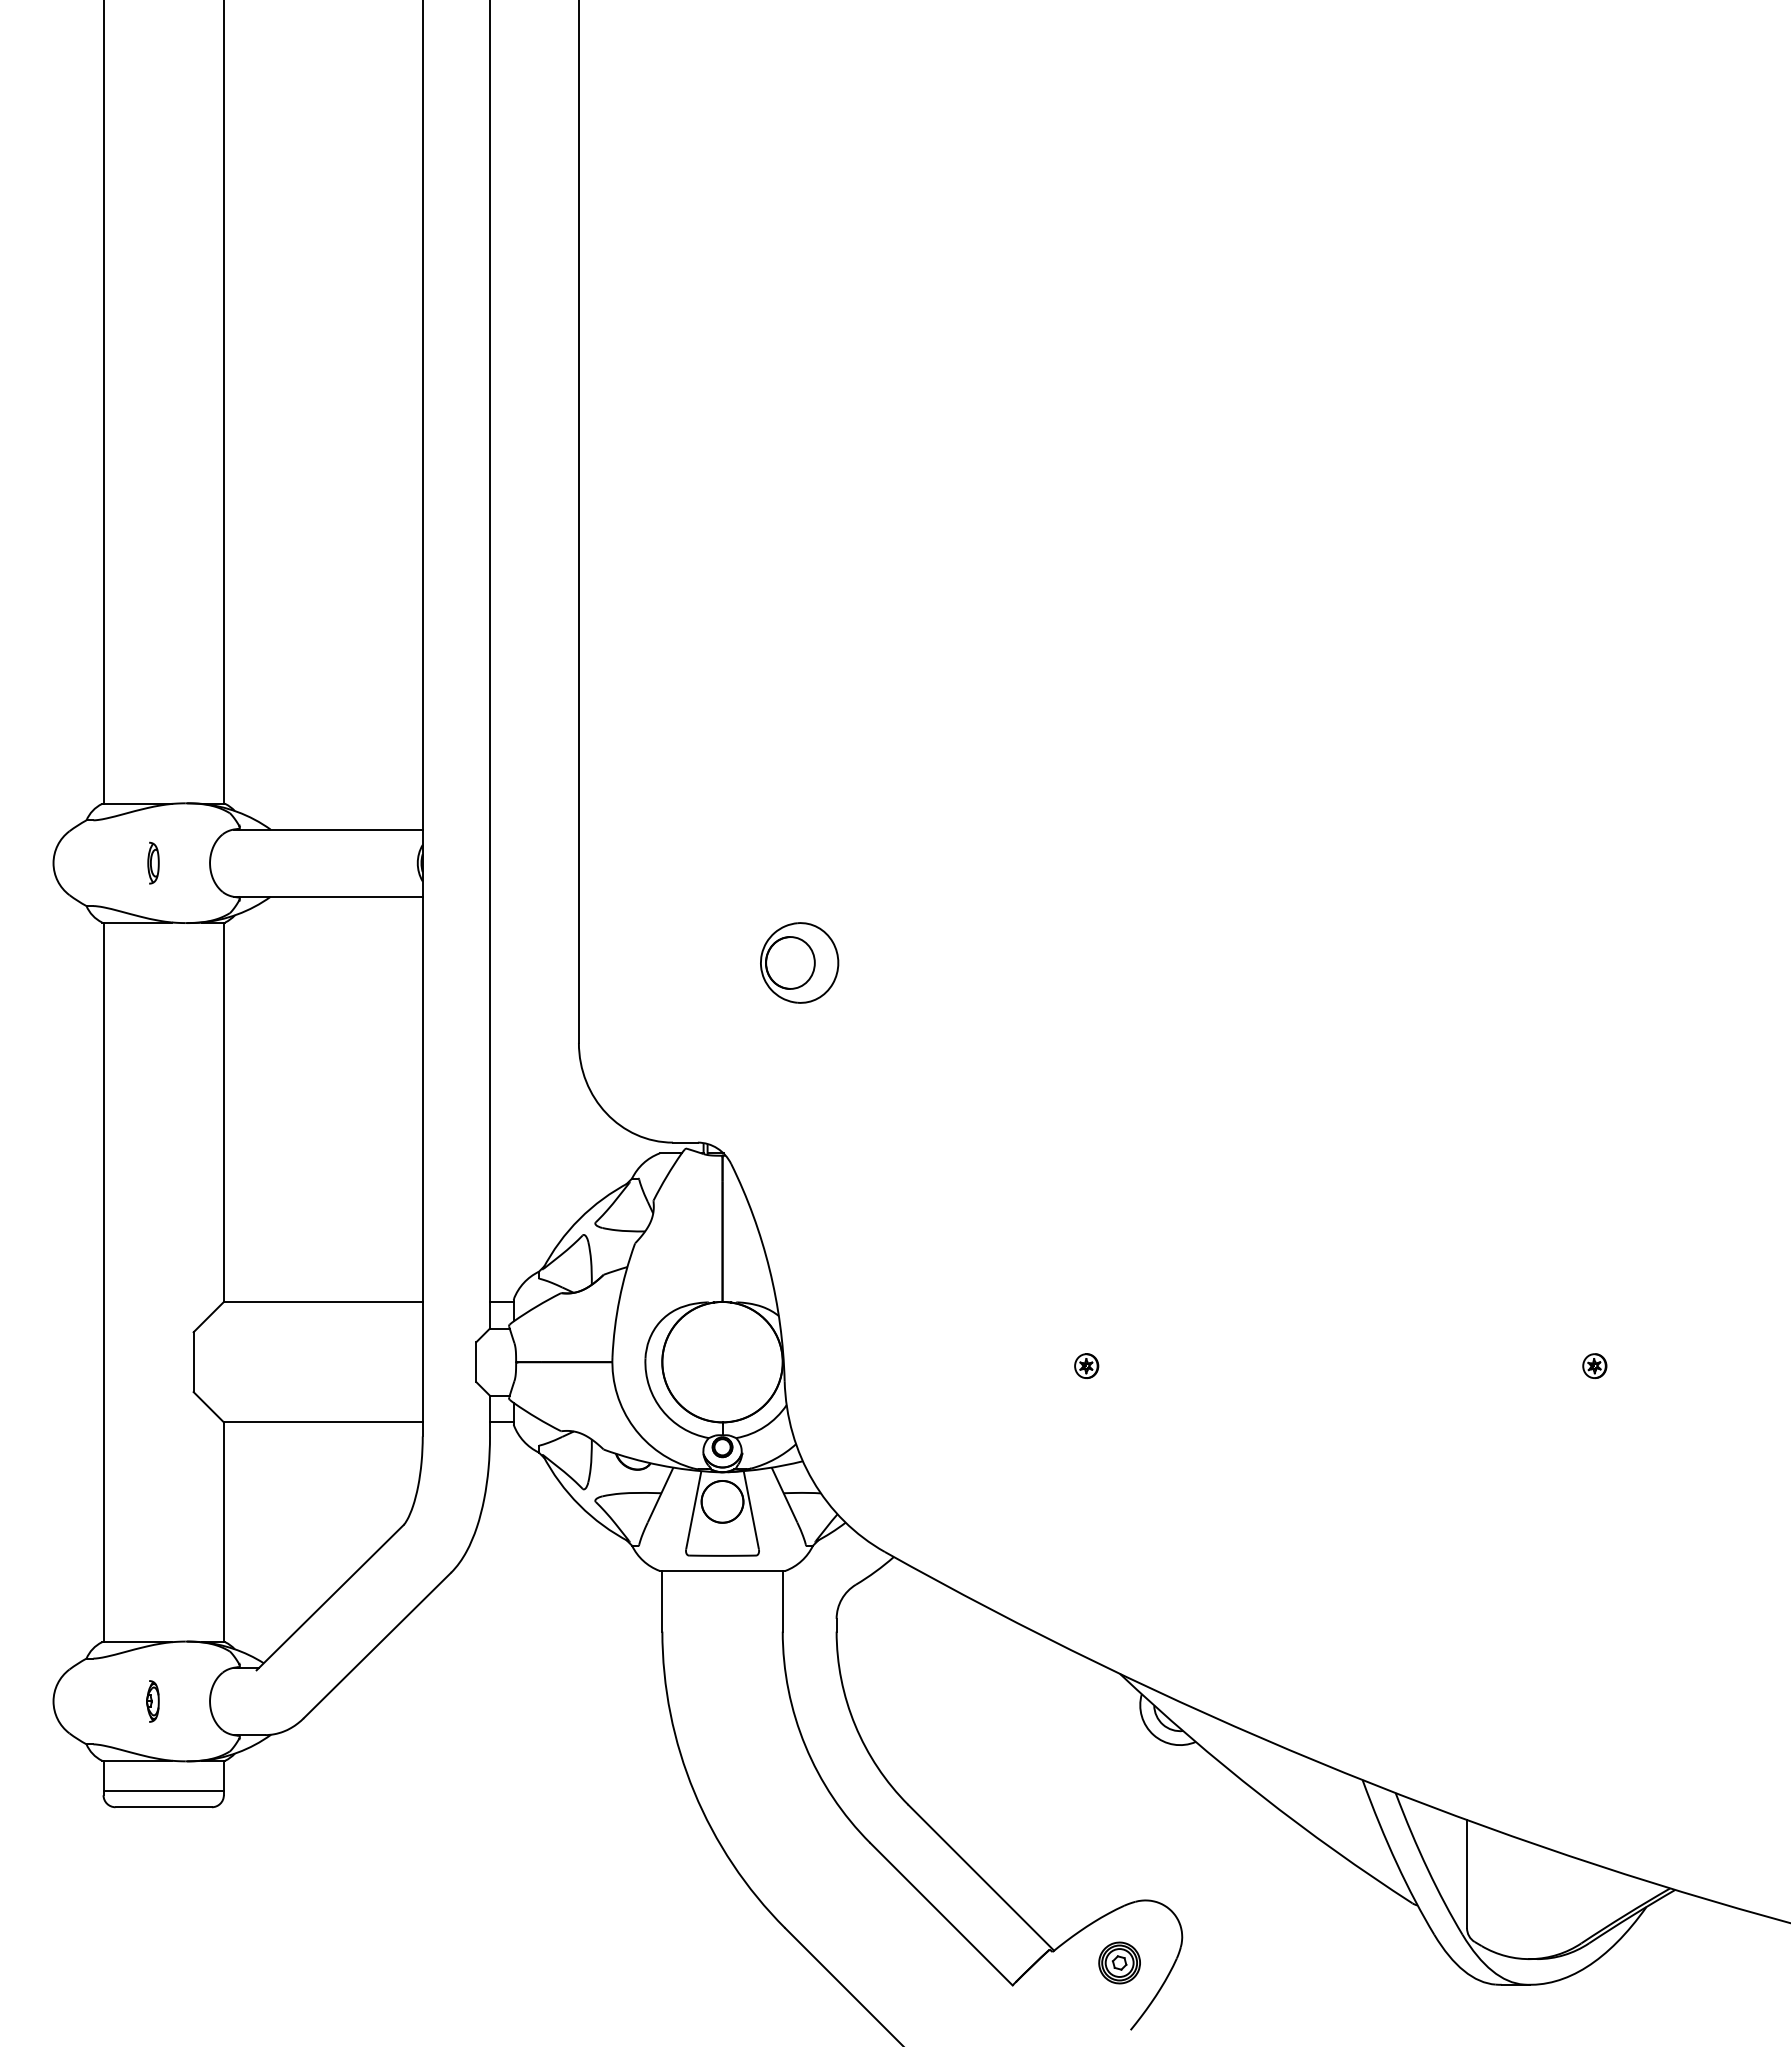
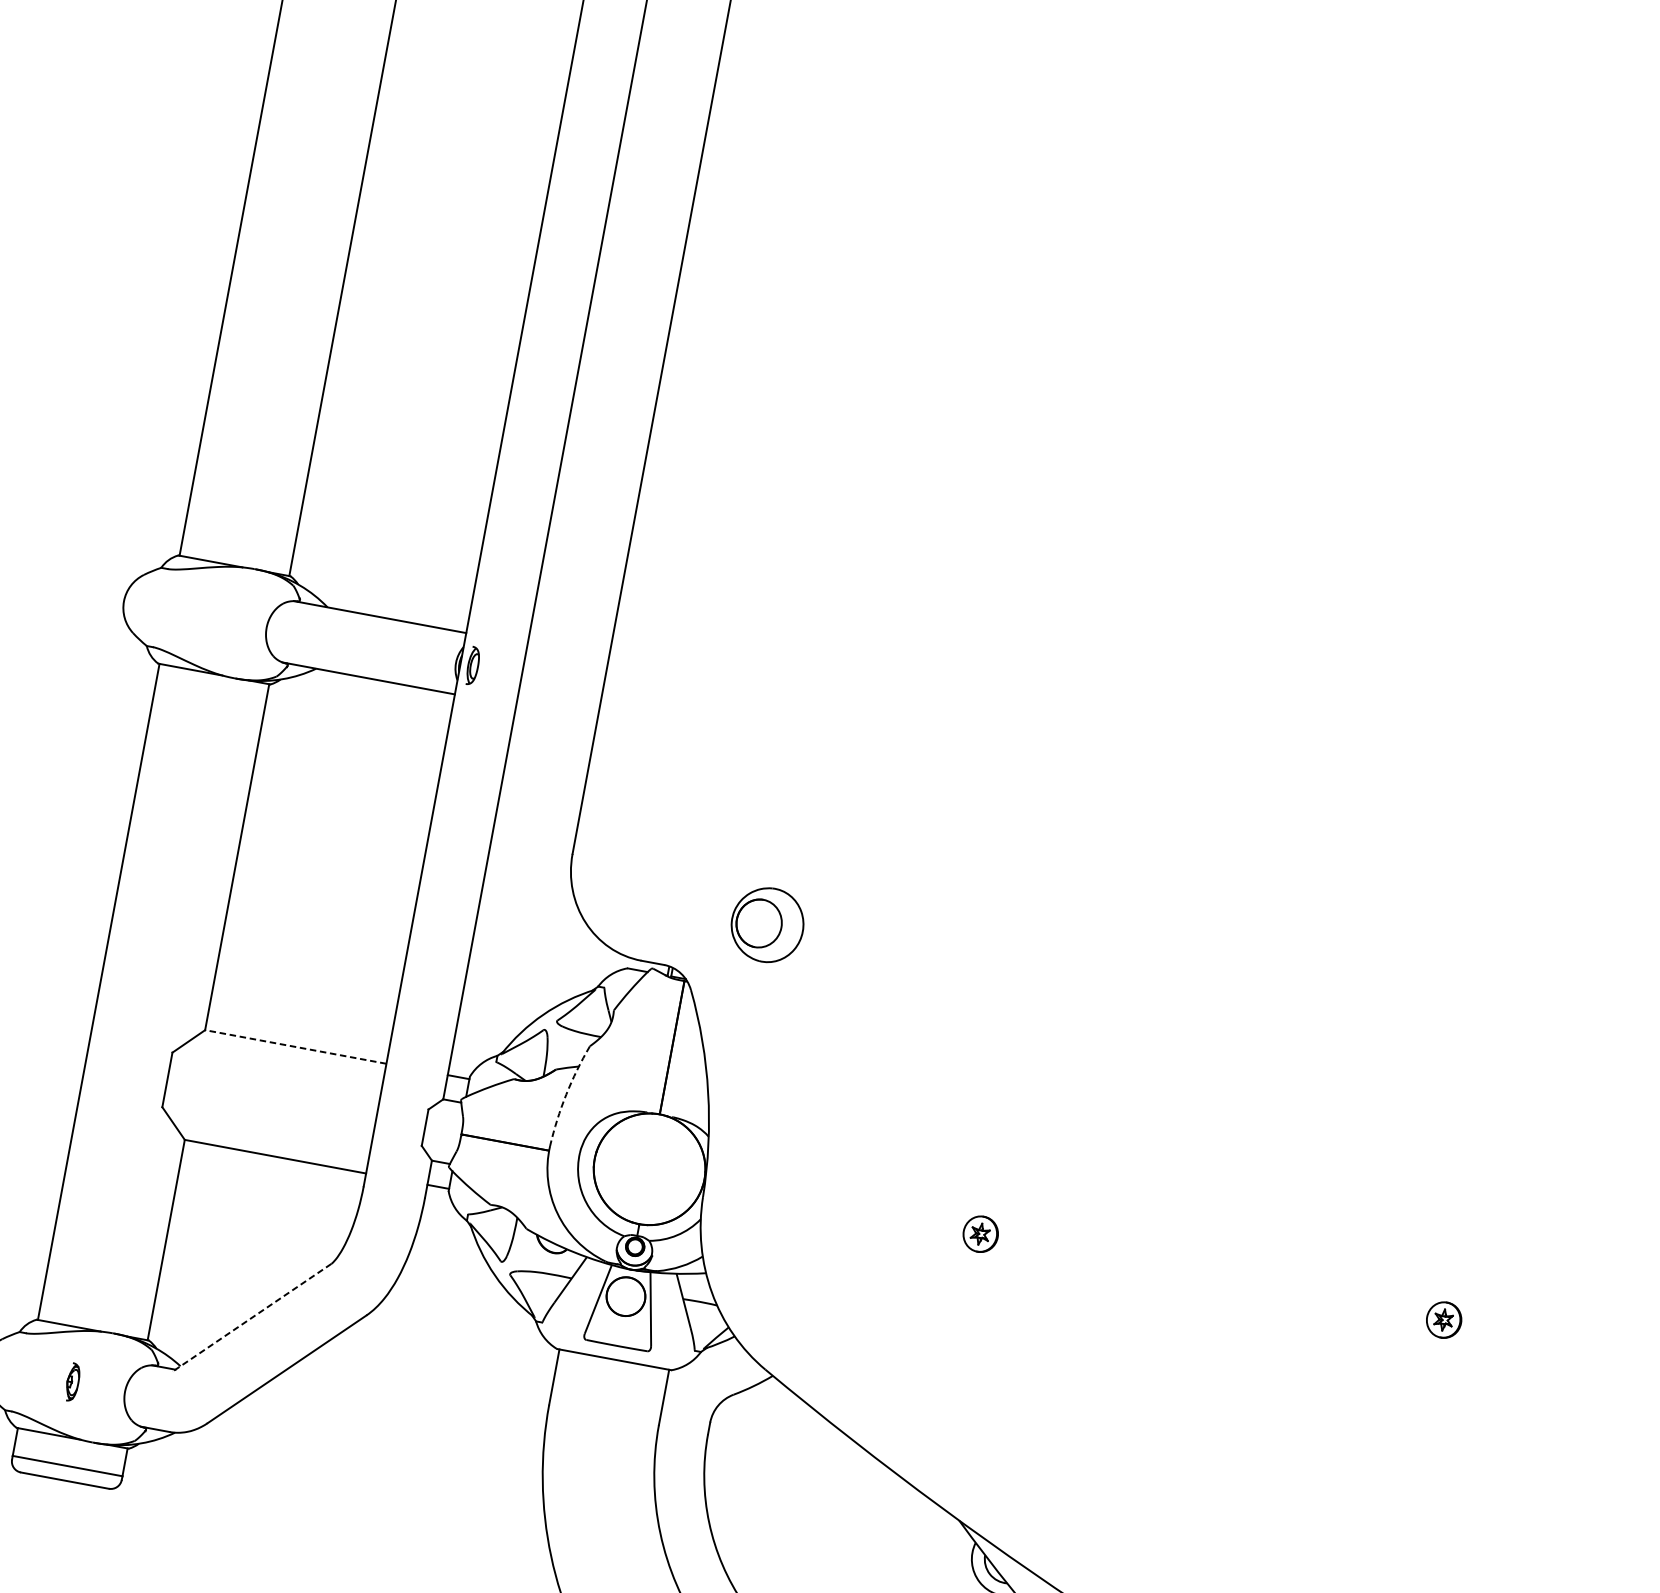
part: (153, 862) -> (473, 665), moved
part: (799, 962) -> (767, 924), moved
arc: (619, 1299) -> (566, 1094), solid -> dashed
line: (322, 1301) -> (295, 1046), solid -> dashed
part: (1086, 1366) -> (980, 1234), size x1.6
part: (1594, 1366) -> (1443, 1320), size x1.6
line: (329, 1598) -> (251, 1318), solid -> dashed

